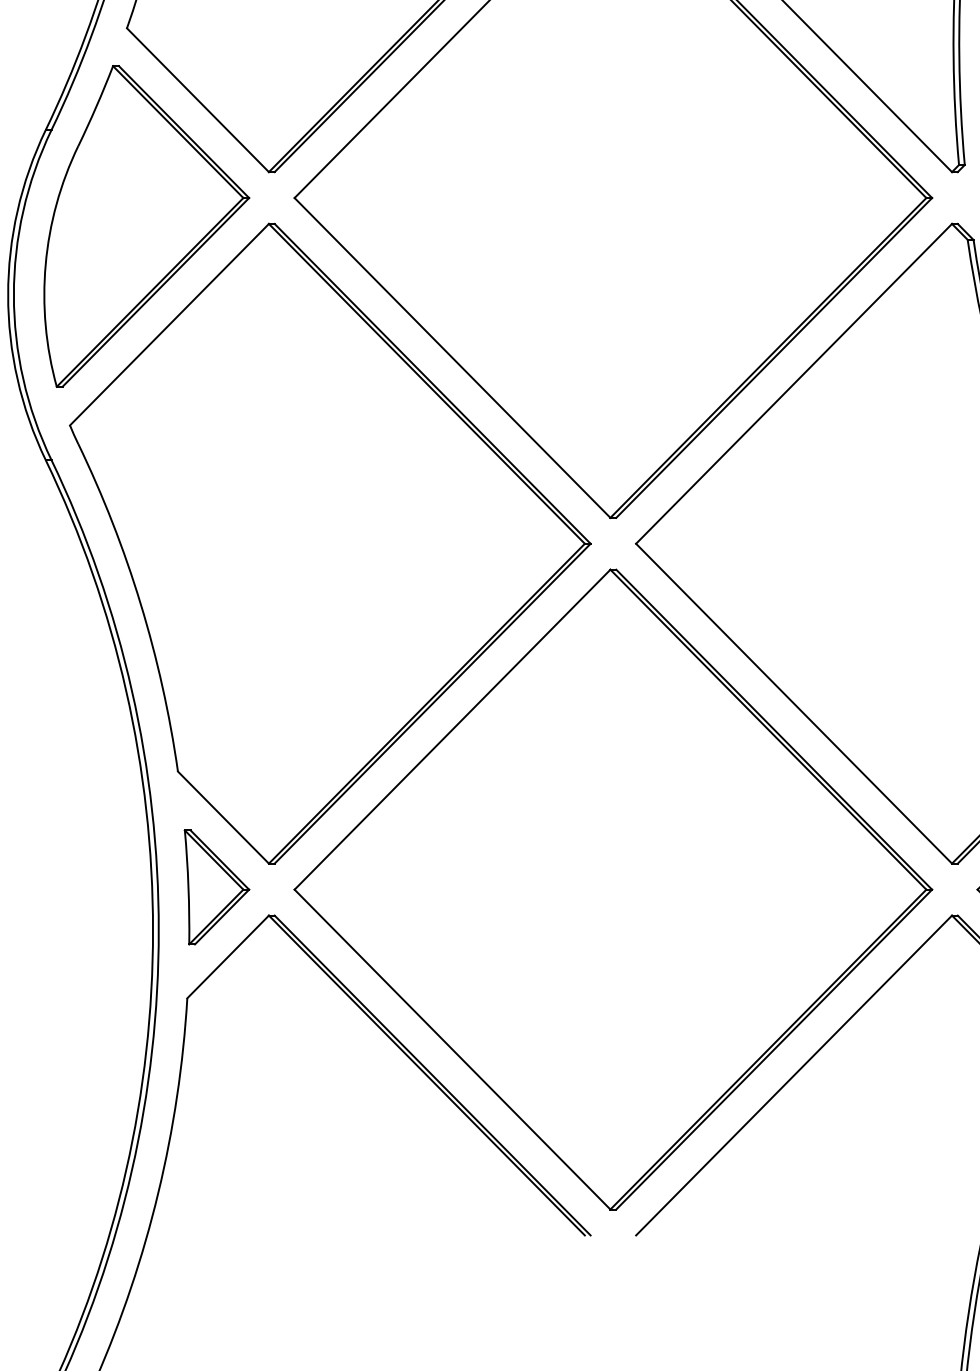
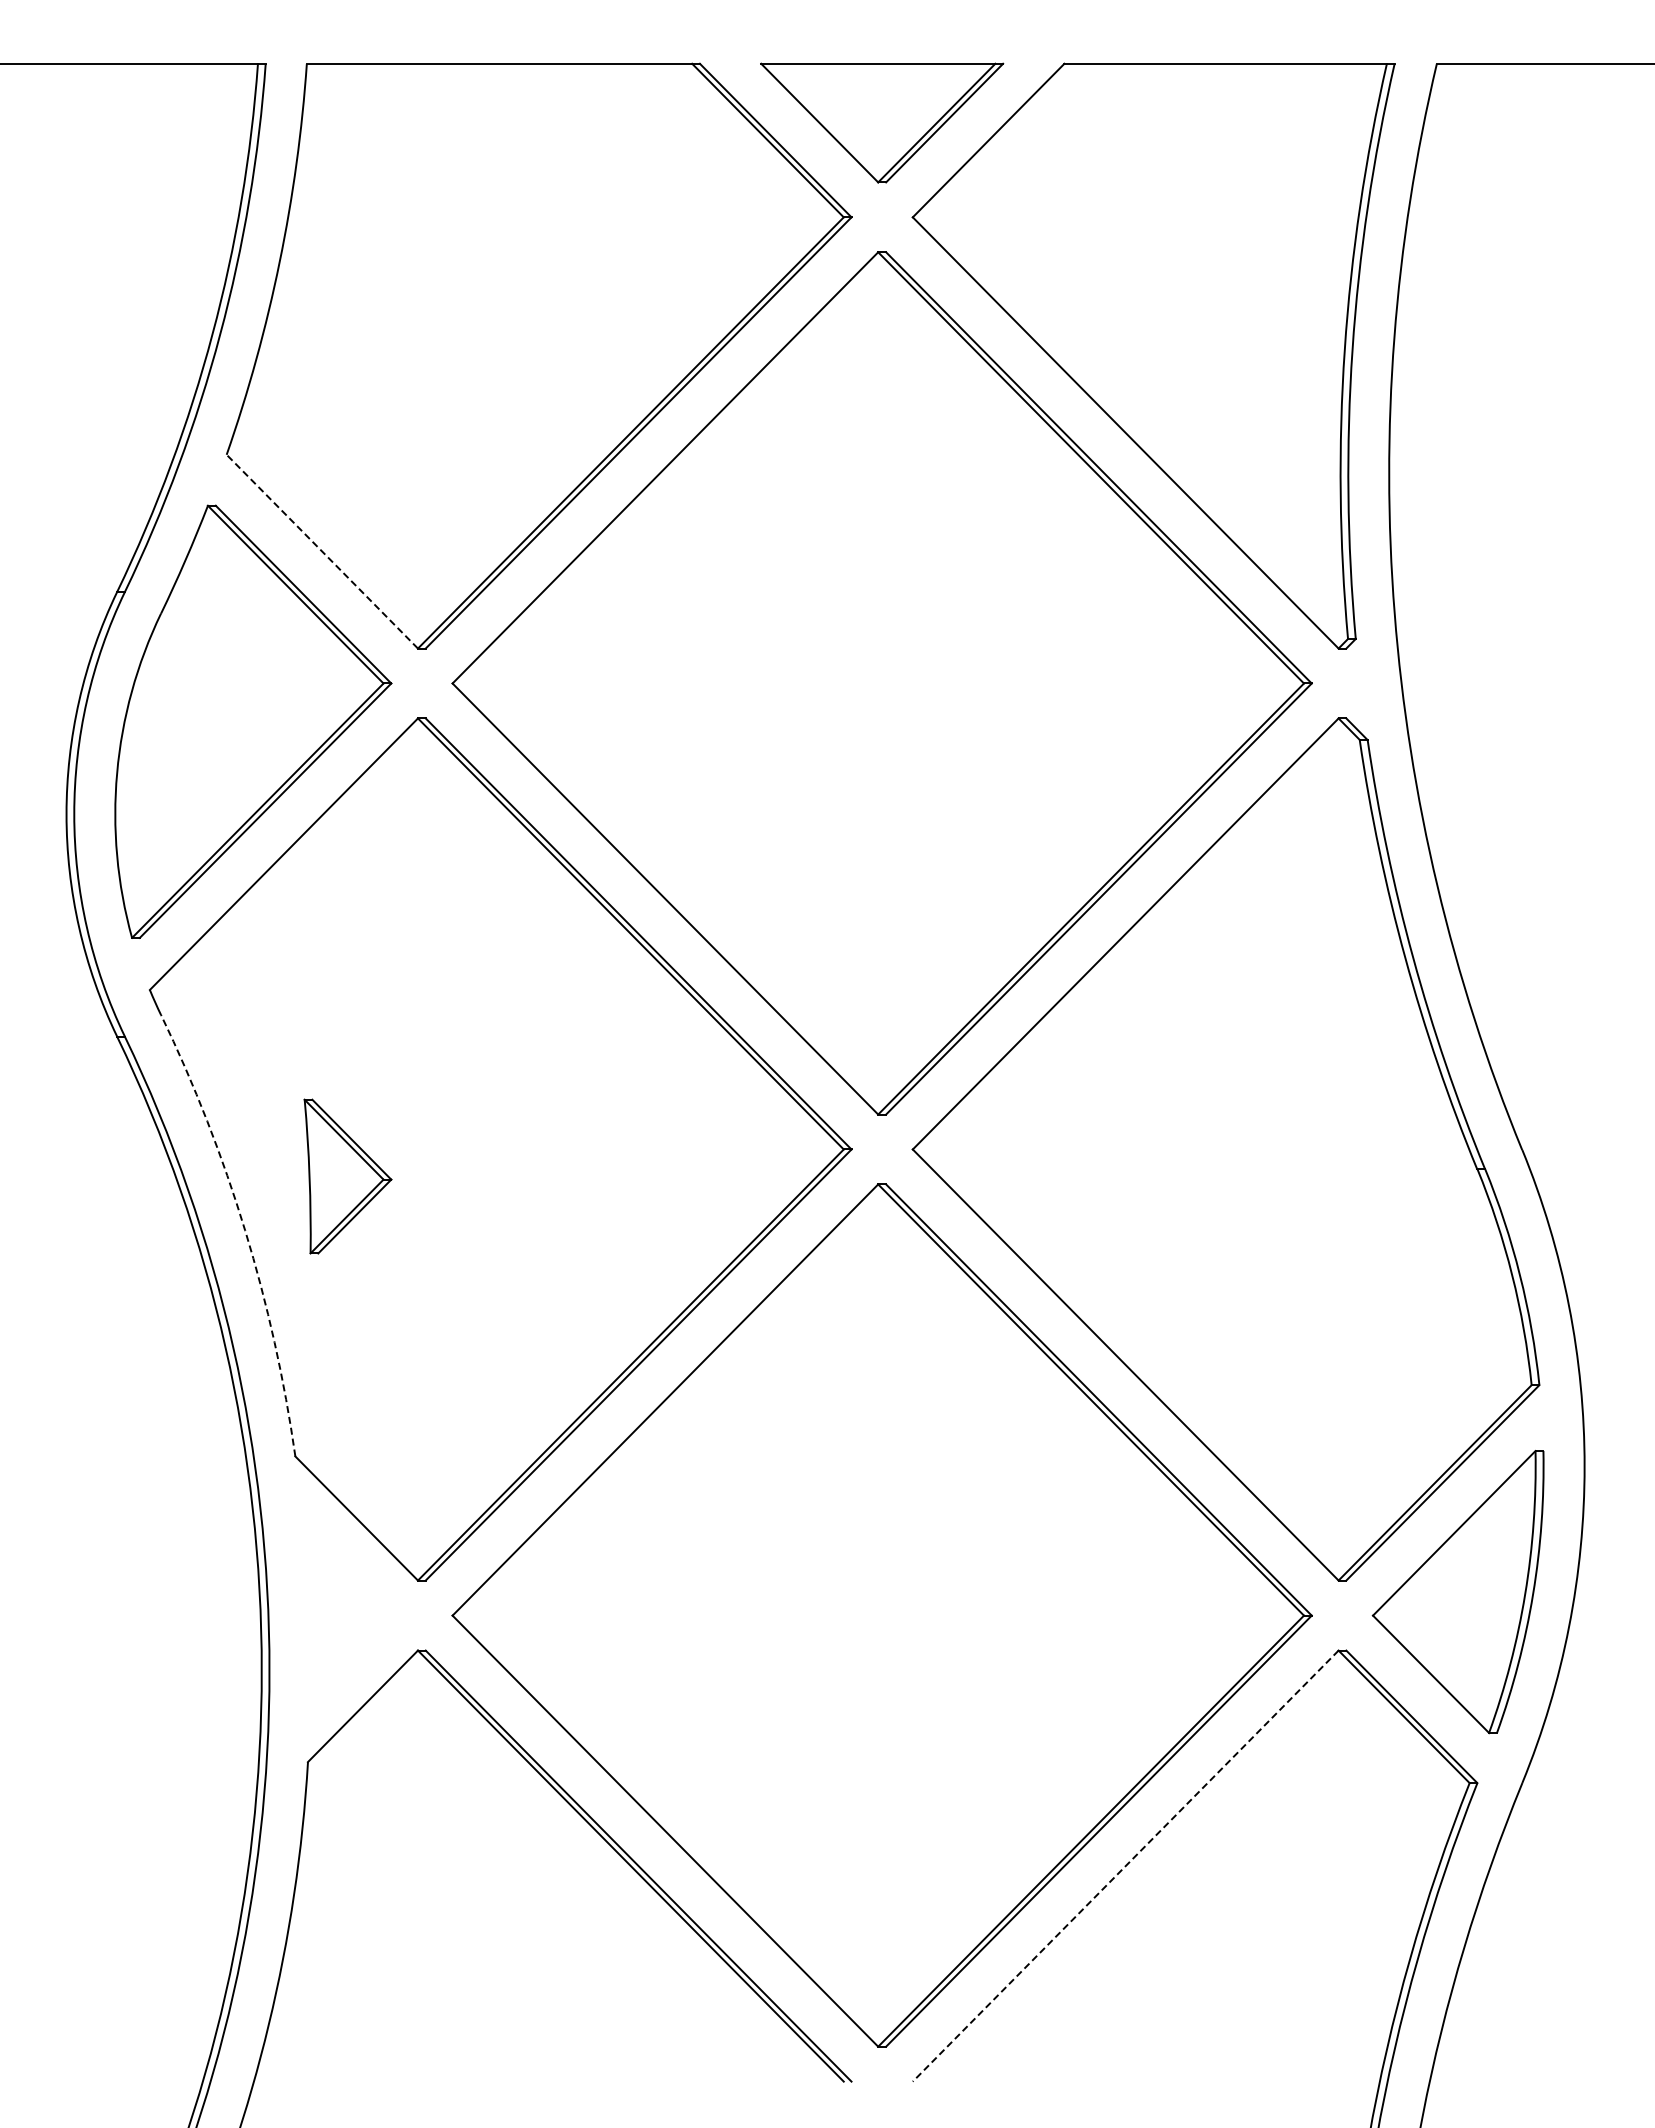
line: (197, 100) -> (321, 551), solid -> dashed
arc: (140, 603) -> (245, 1230), solid -> dashed
part: (216, 887) -> (347, 1176), moved
line: (793, 1075) -> (1125, 1866), solid -> dashed

